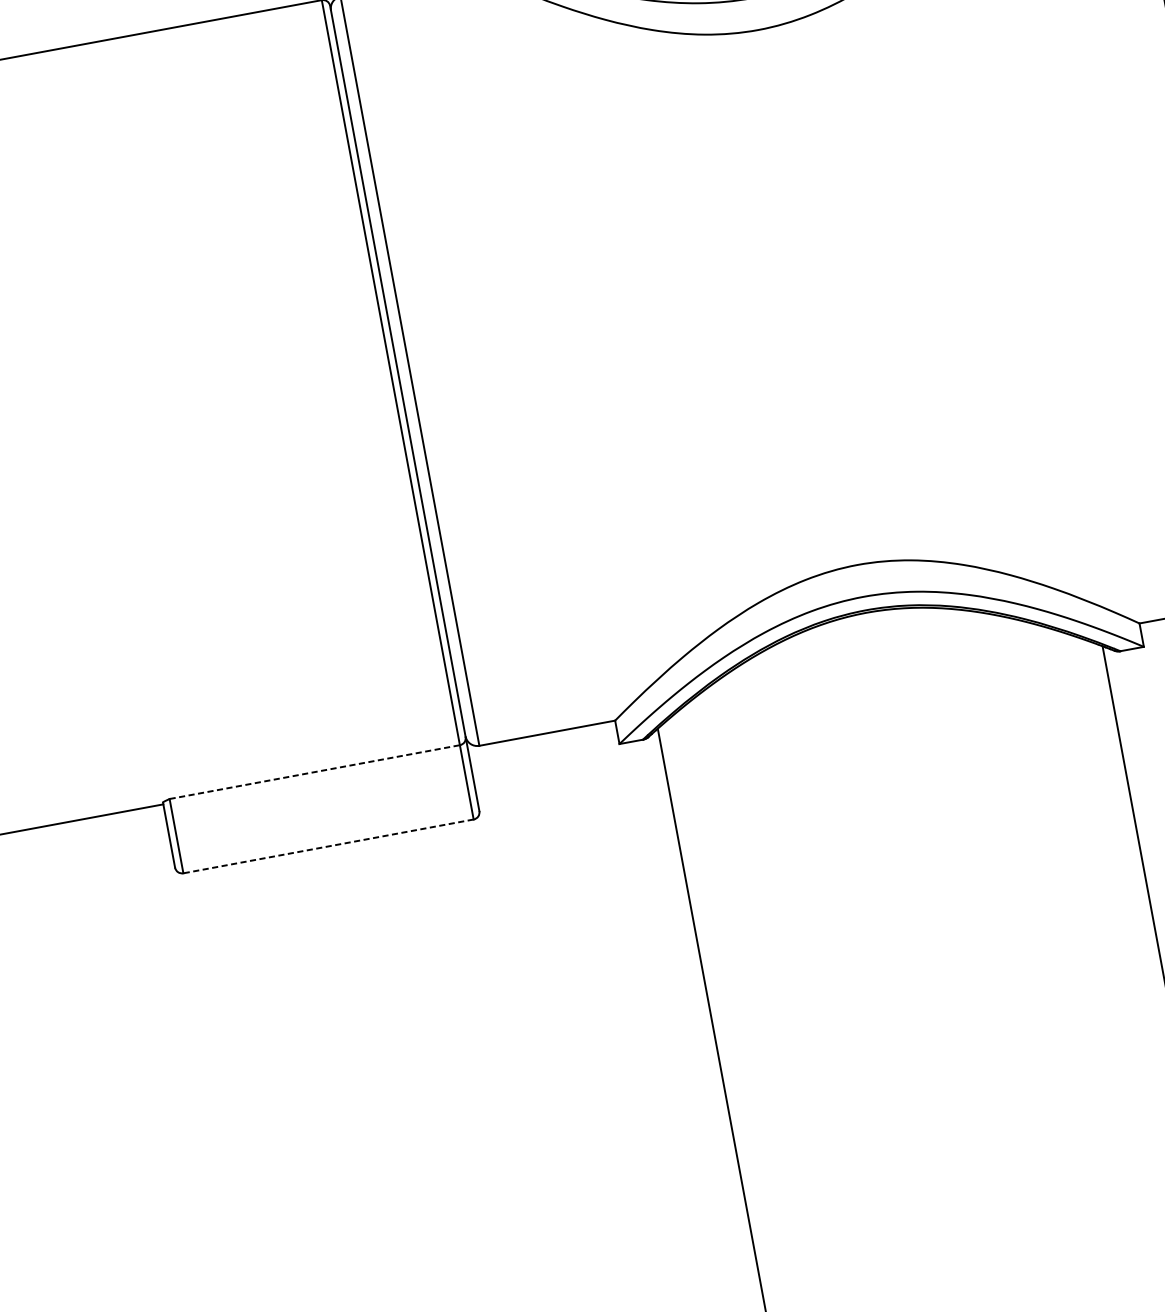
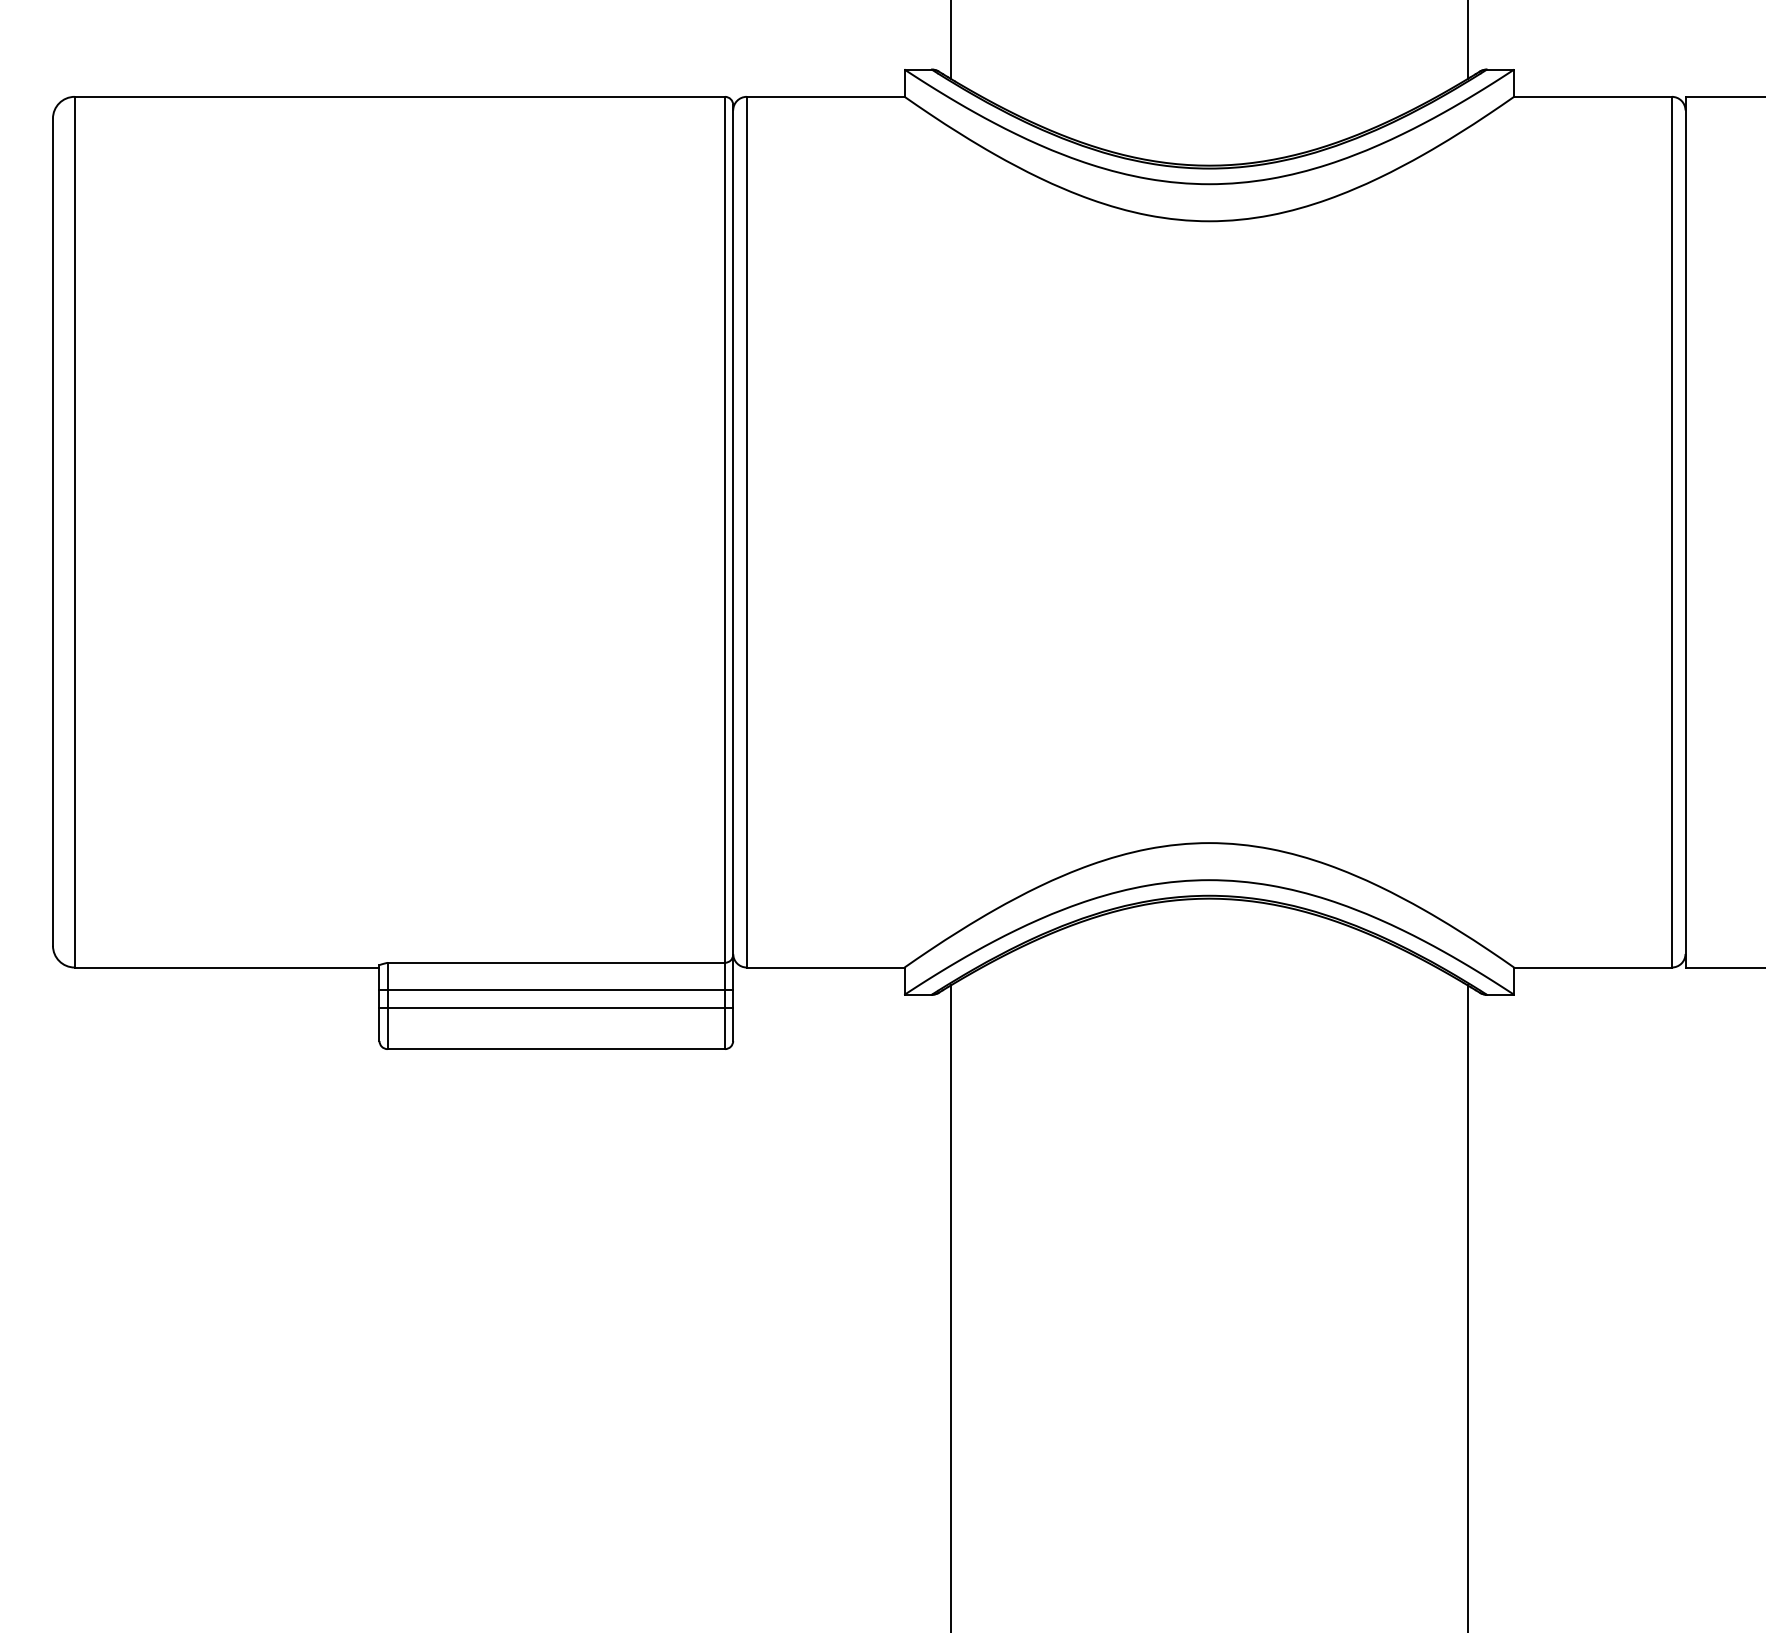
line: (314, 771) -> (556, 962), dashed -> solid
line: (319, 795) -> (556, 989), added
line: (322, 811) -> (556, 1008), added
line: (328, 846) -> (556, 1049), dashed -> solid

